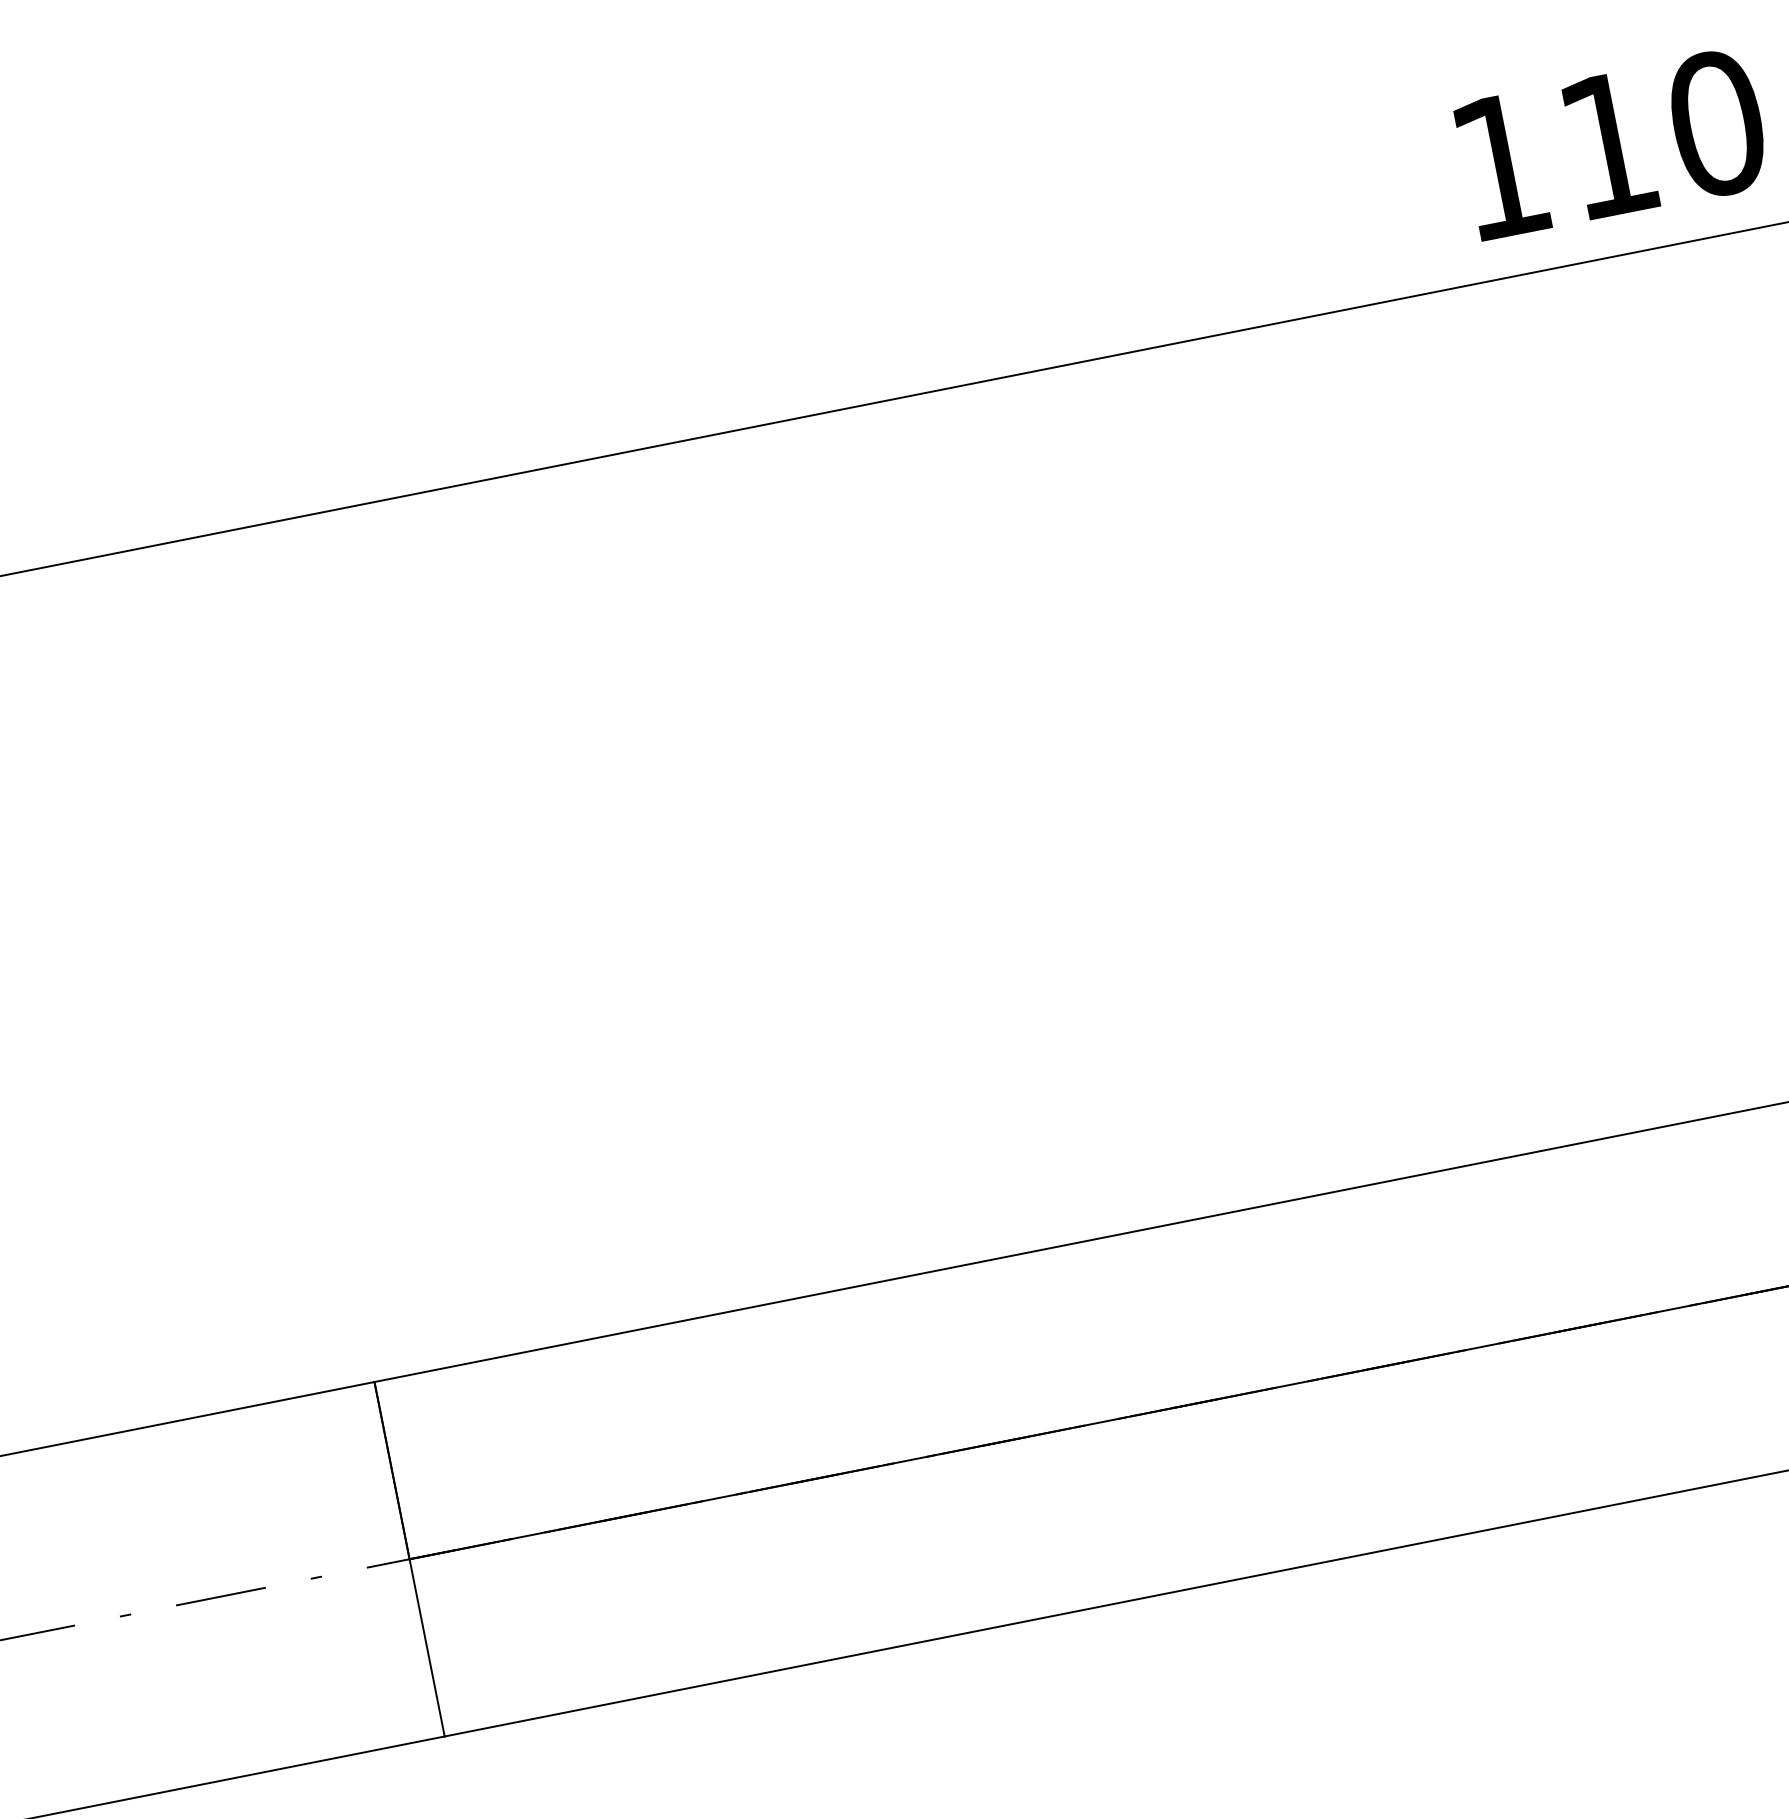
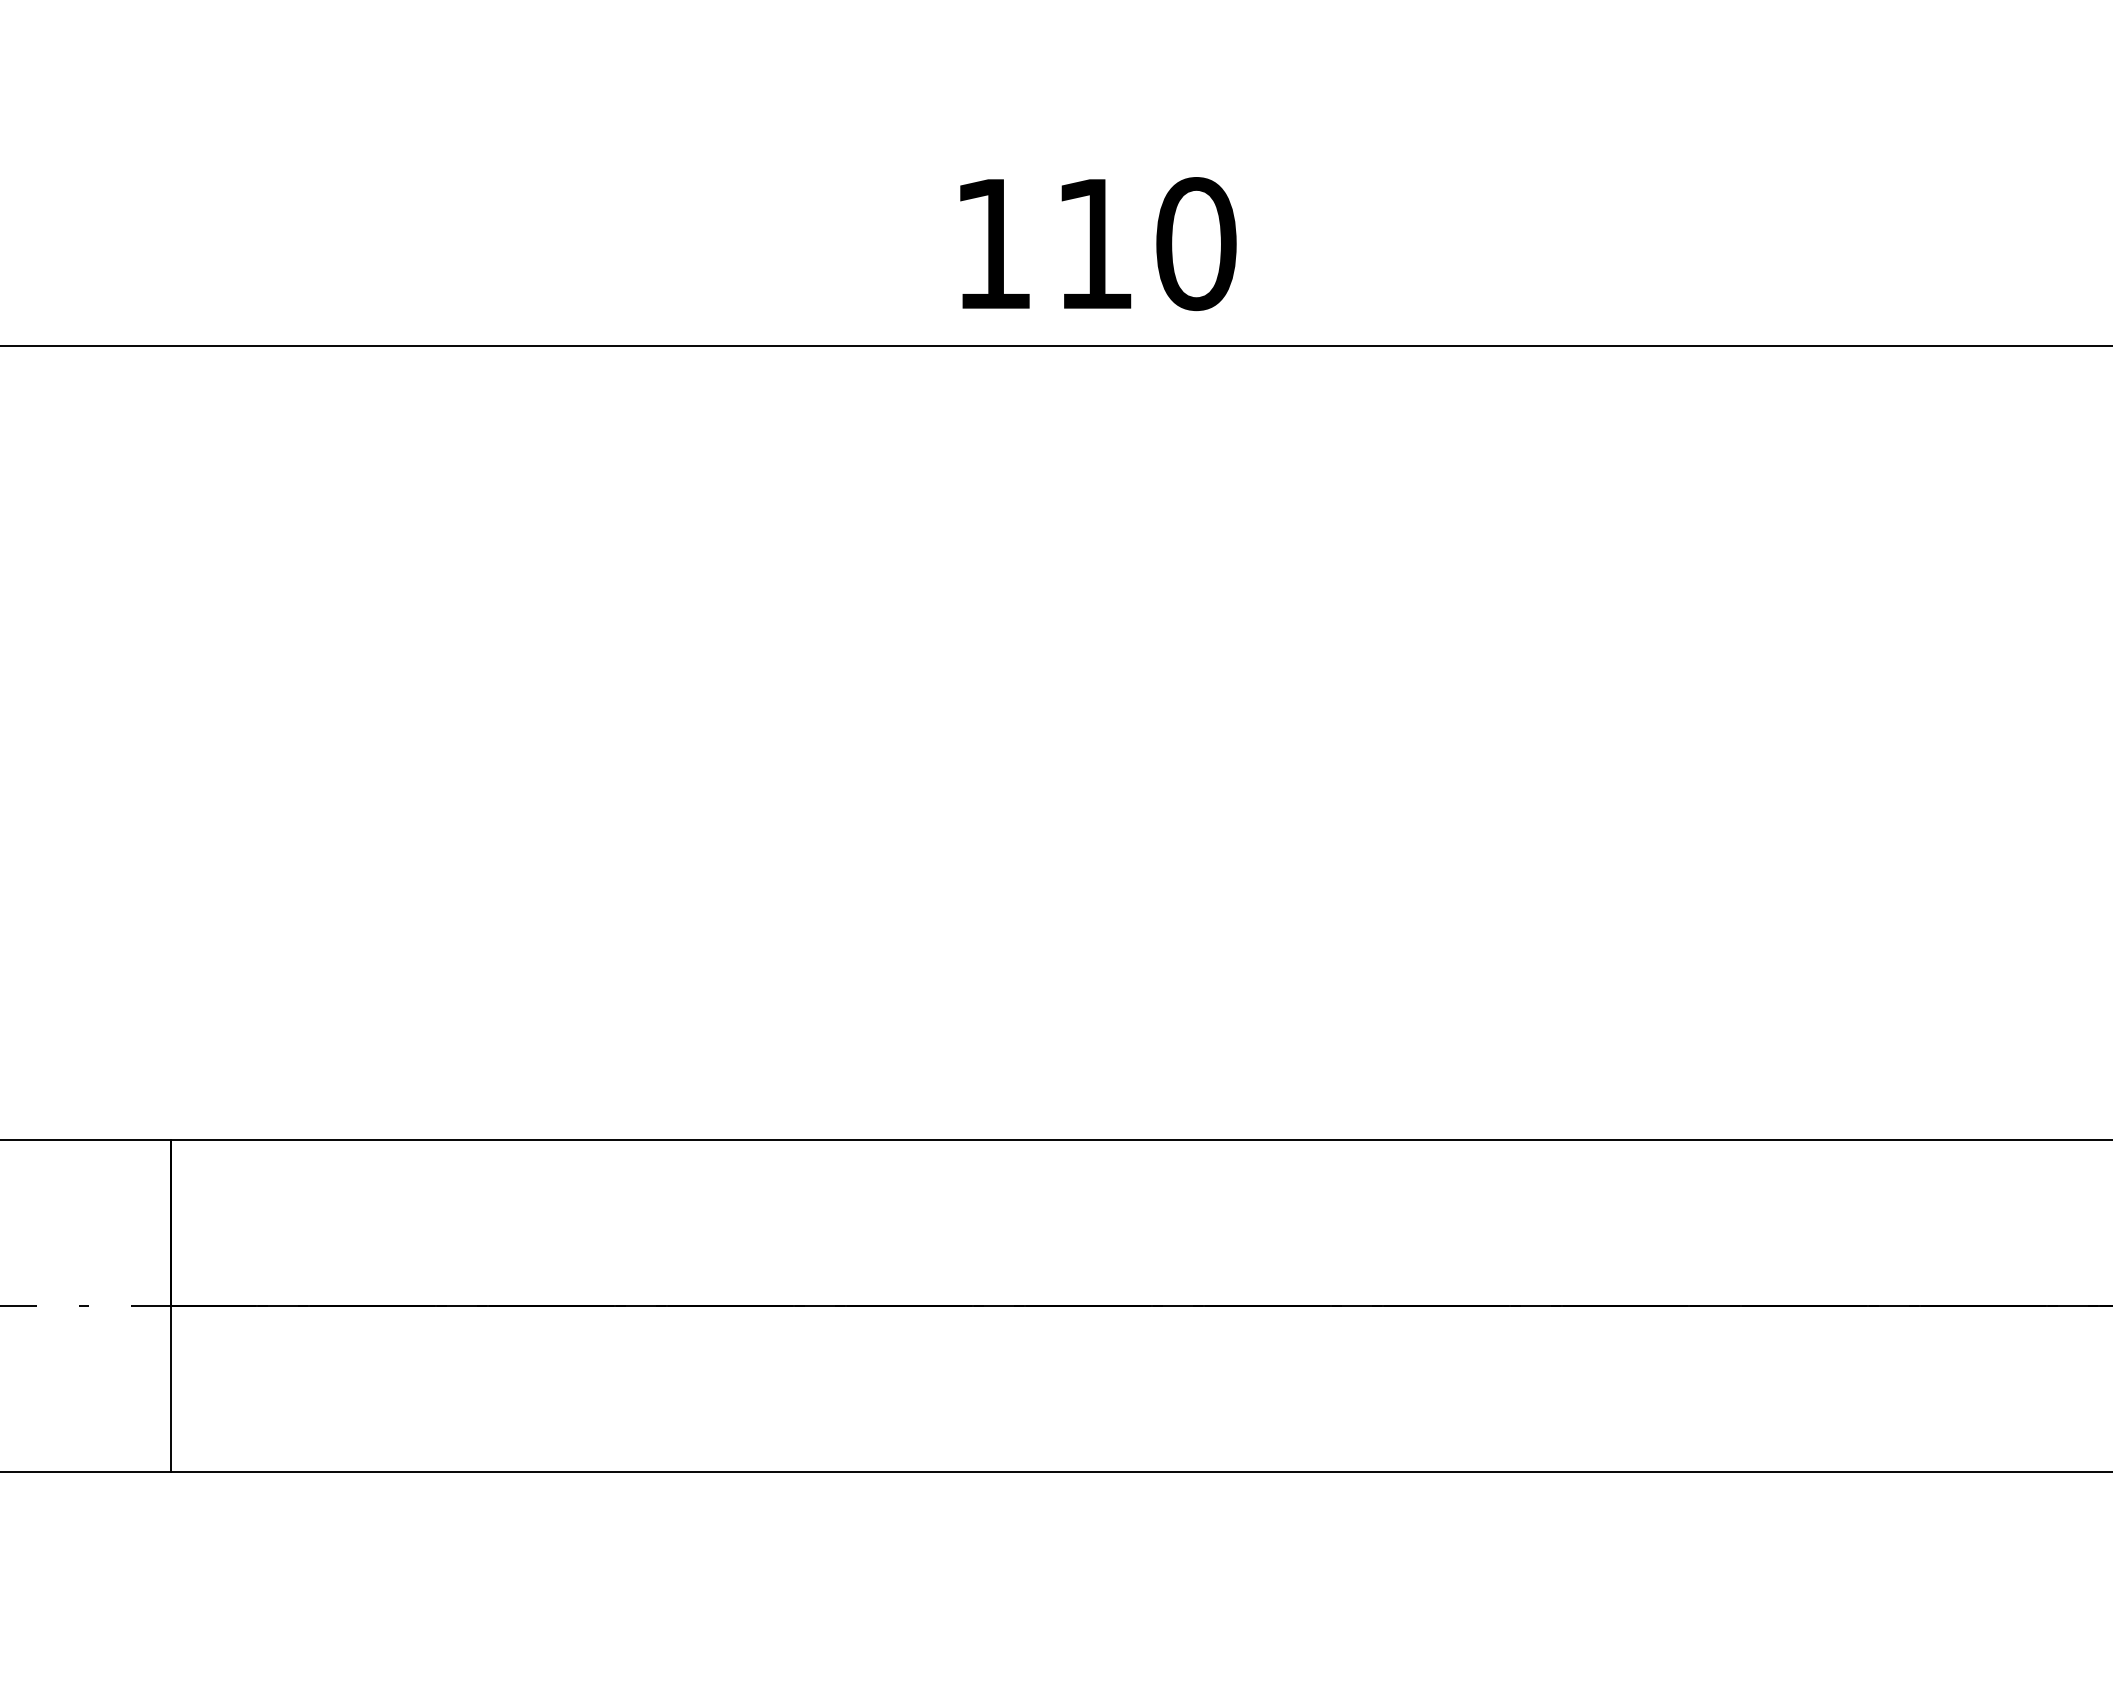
text: (1613, 144) -> (1098, 244), moved

